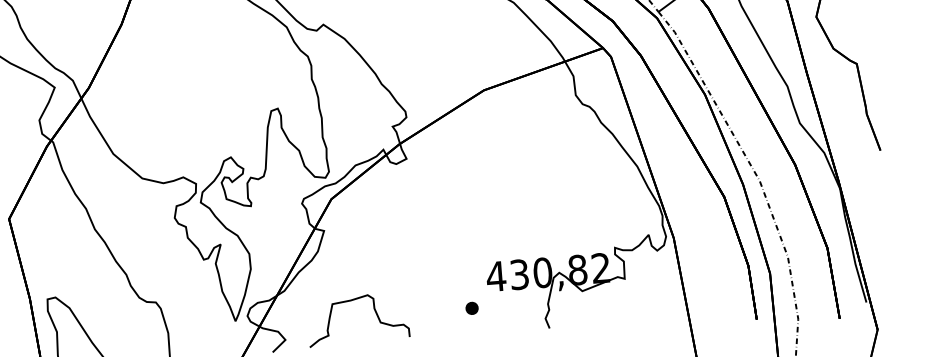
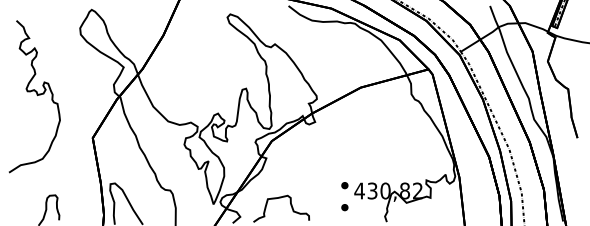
part: (468, 268) -> (344, 185), added

